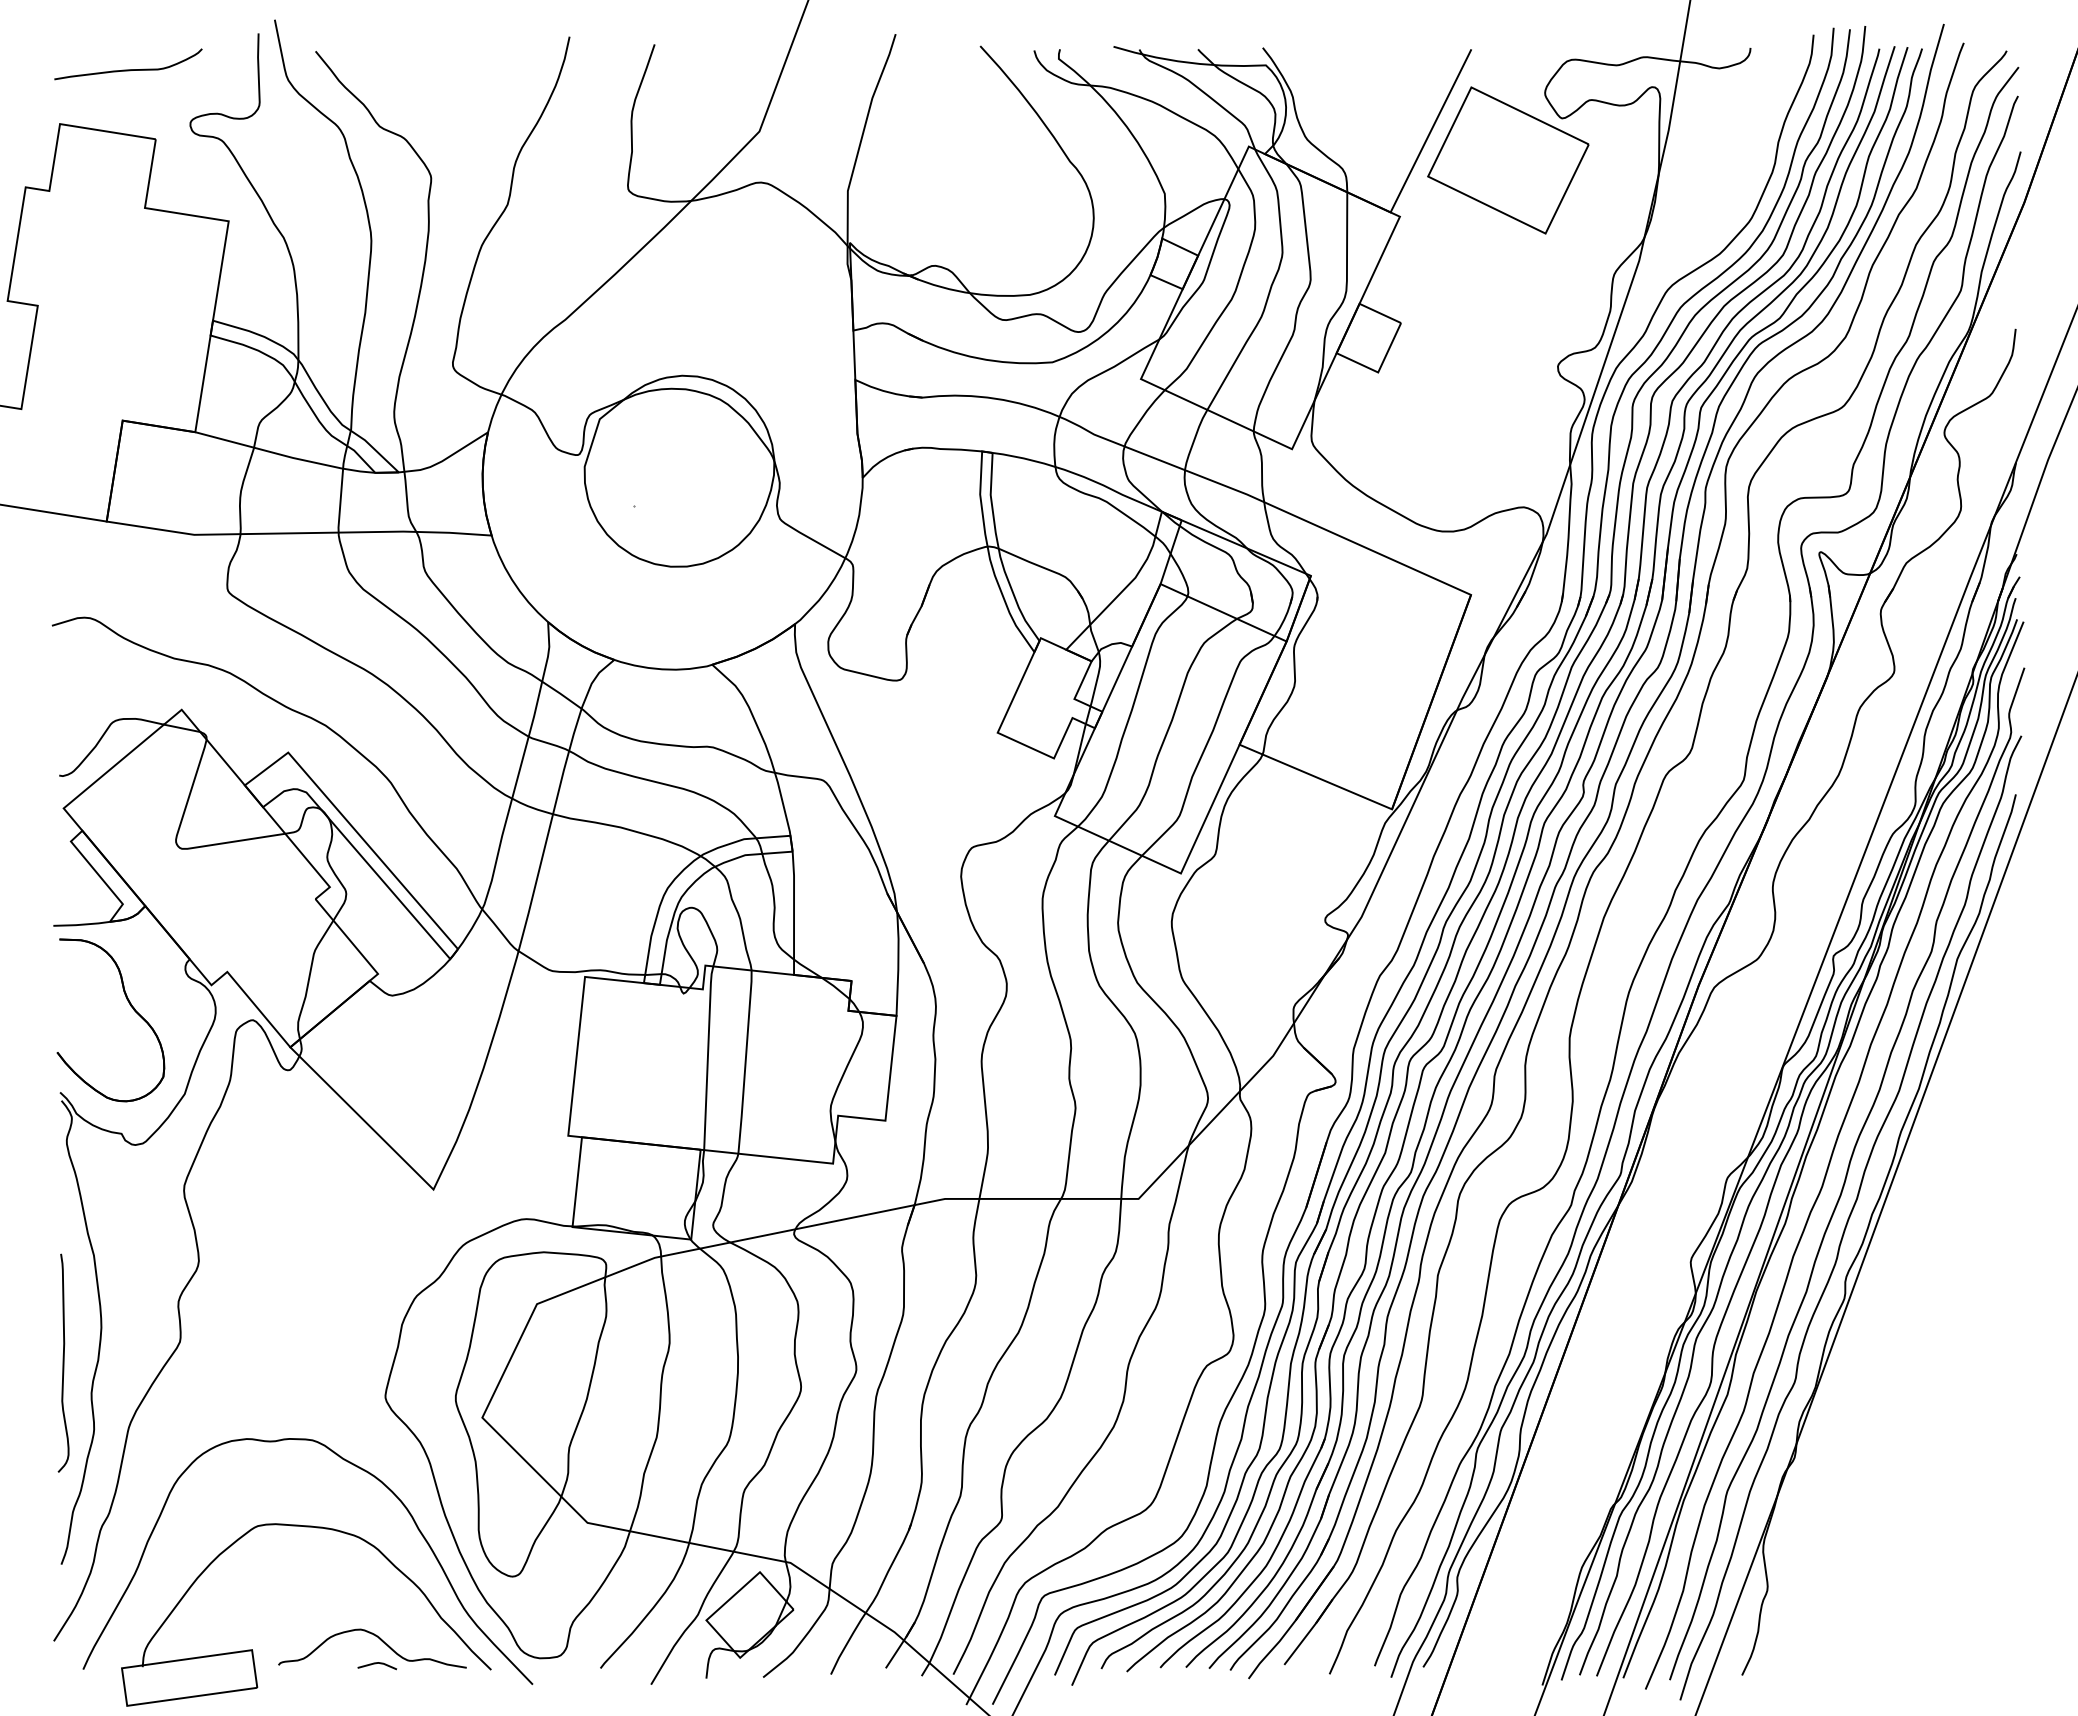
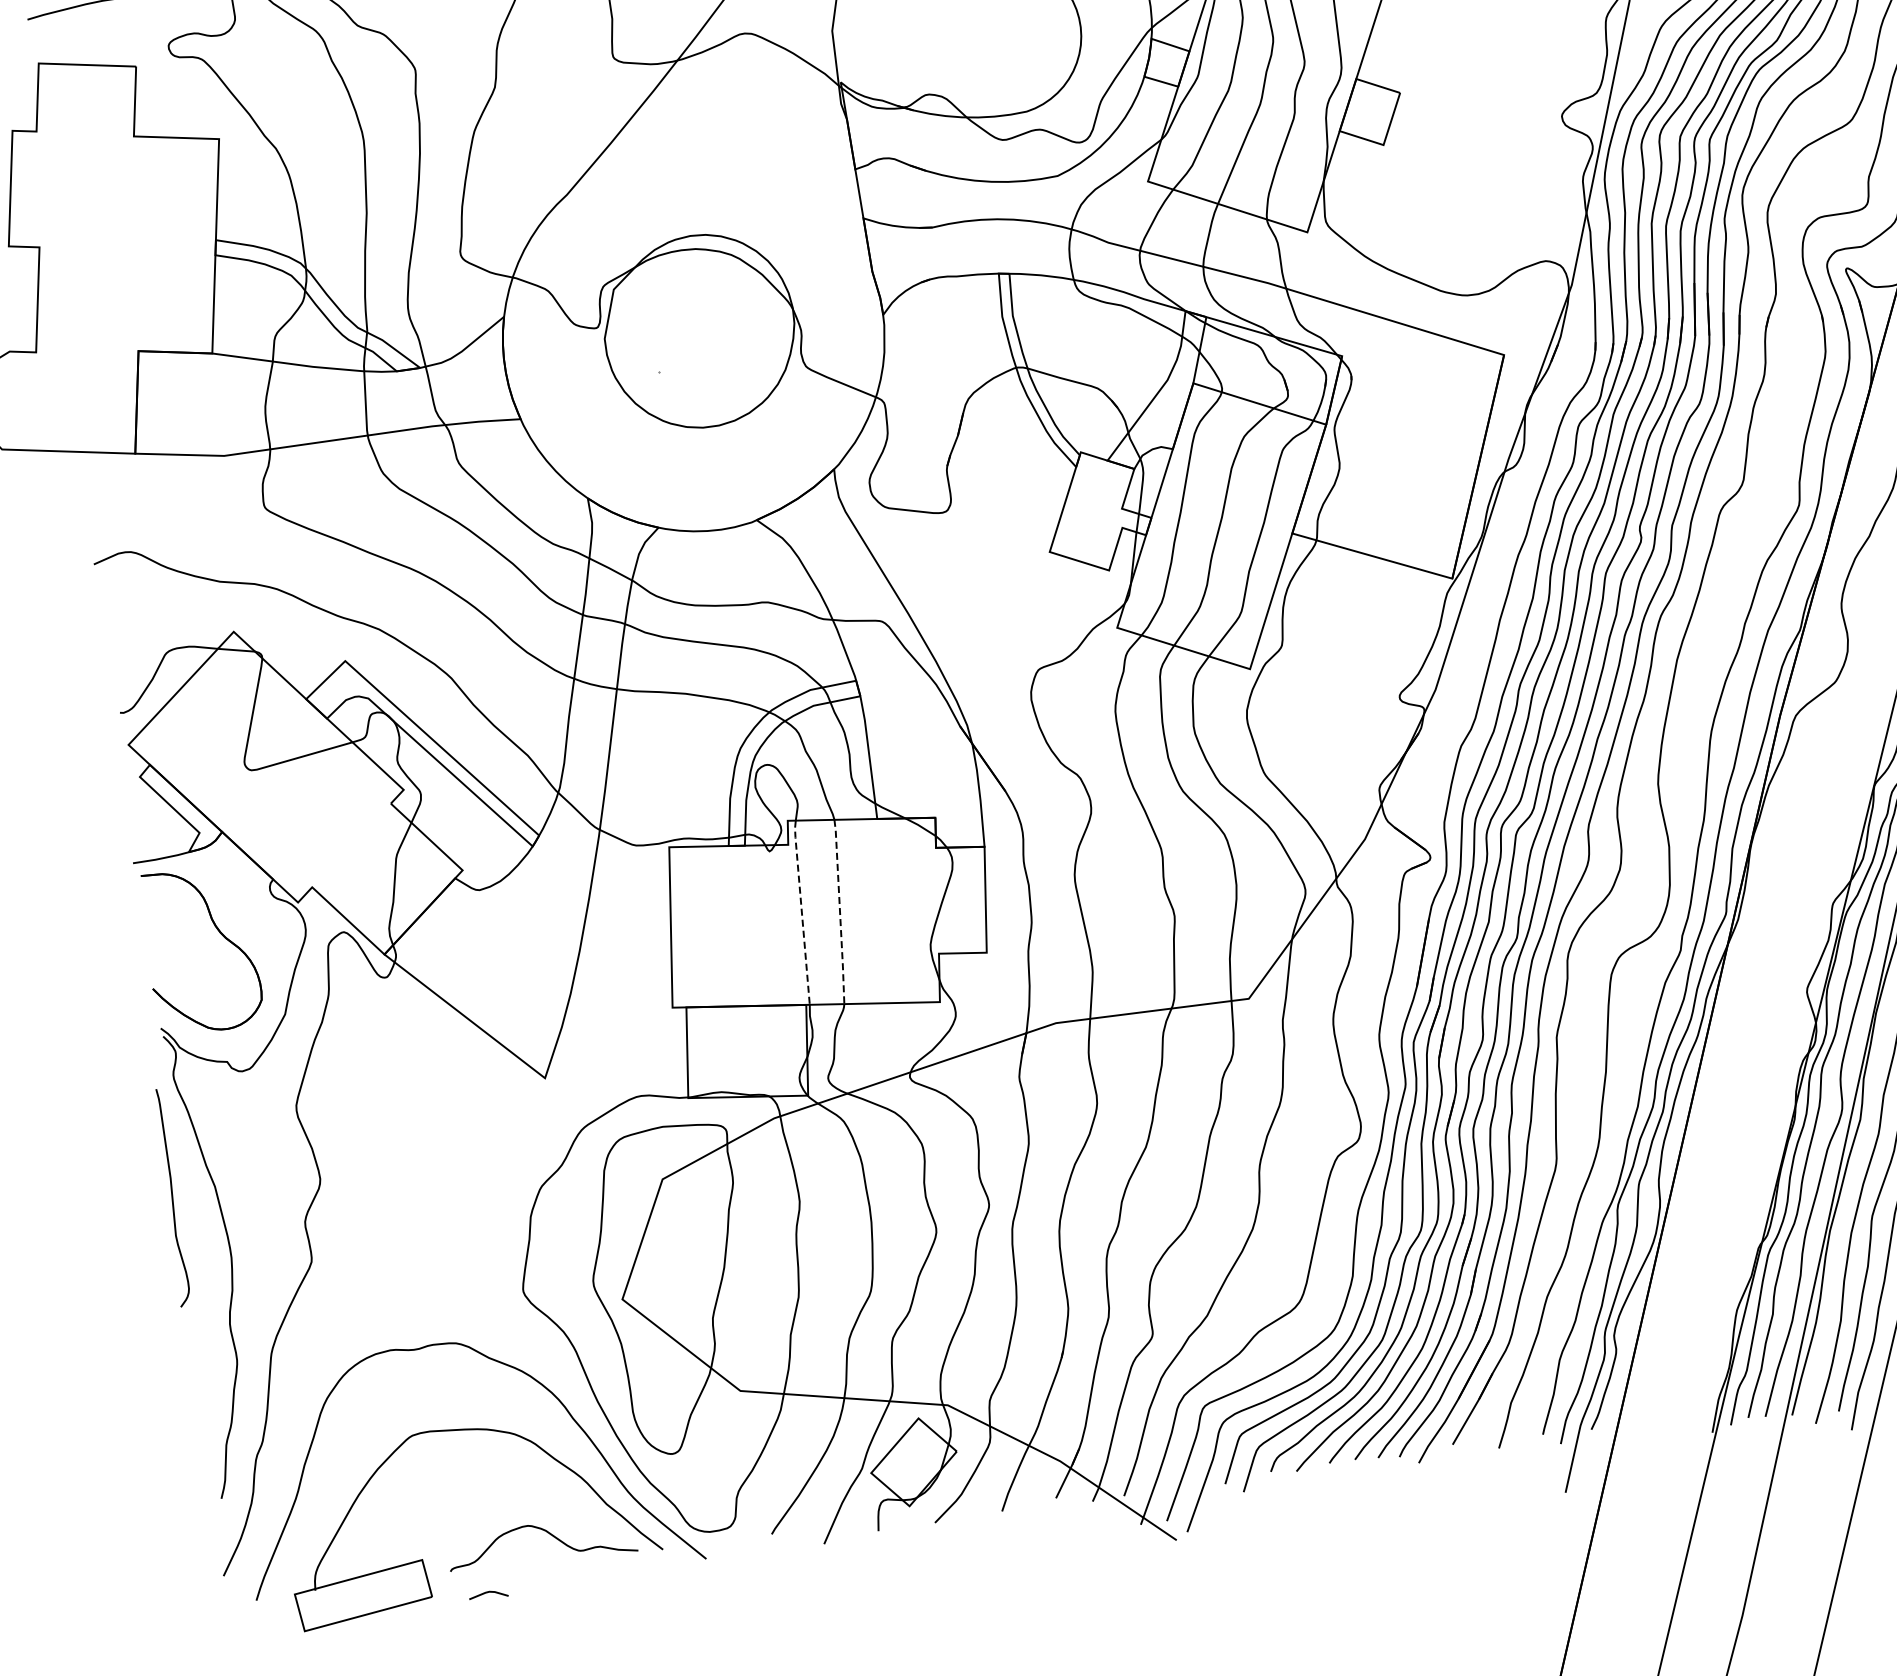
line: (707, 1056) -> (801, 911), solid -> dashed
line: (745, 1062) -> (839, 912), solid -> dashed
curve: (63, 1362) -> (172, 1197), moved
line: (375, 1664) -> (486, 1593), moved

